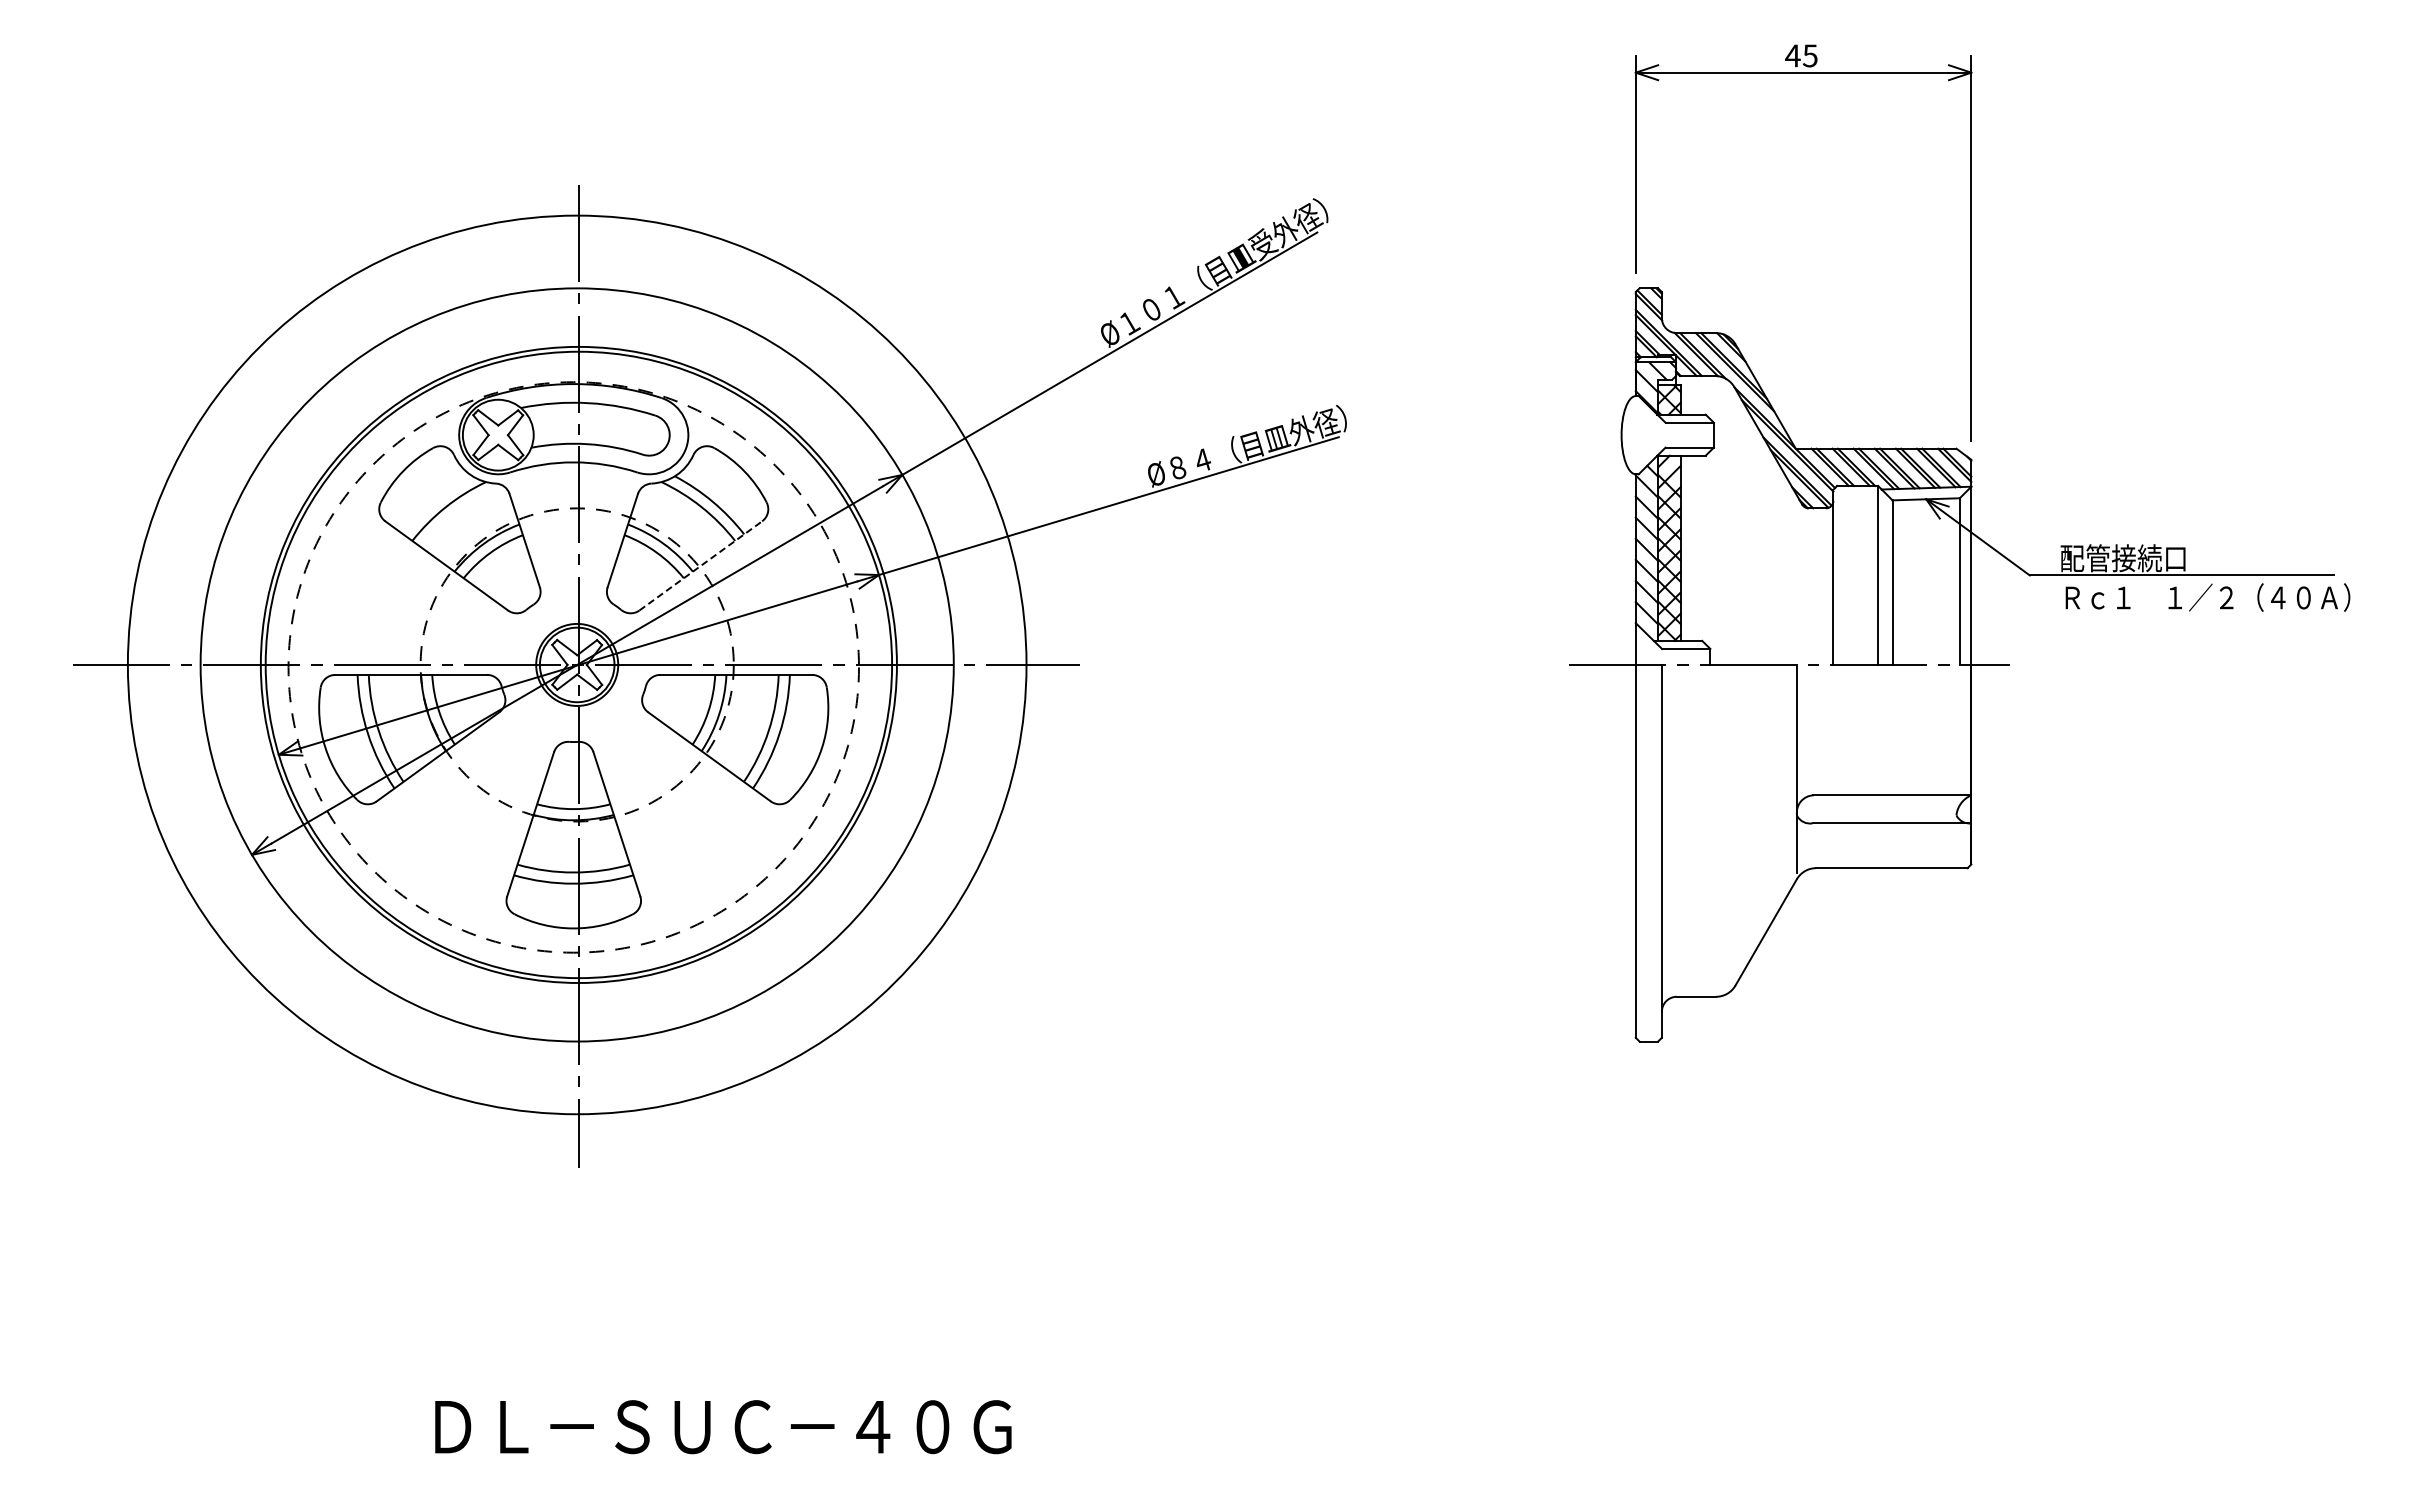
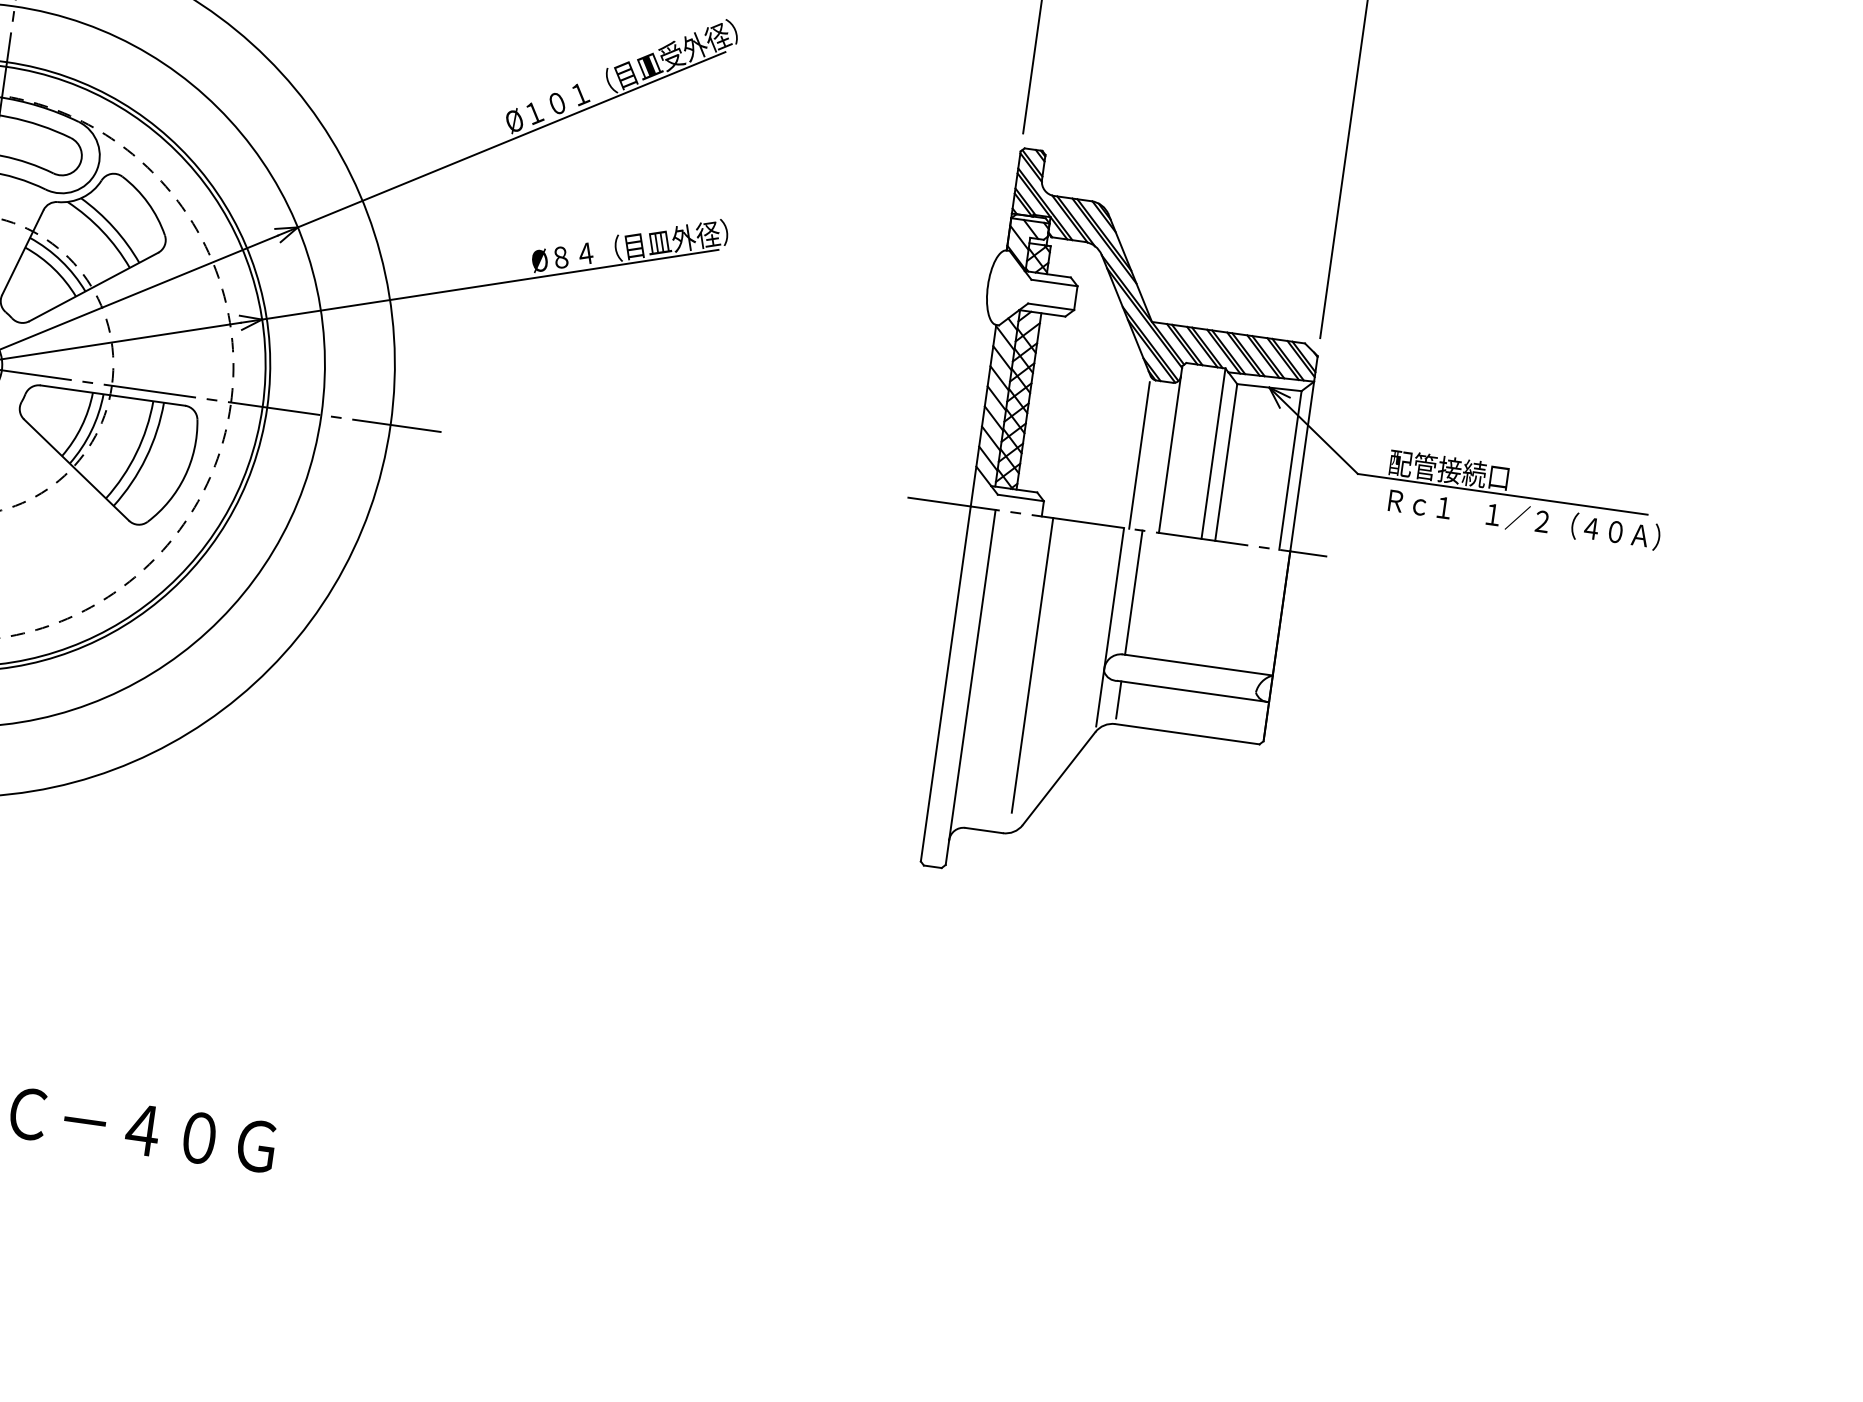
line: (700, 565) -> (93, 286), dashed -> solid
line: (1802, 587) -> (1139, 455), added
line: (1816, 729) -> (1134, 592), added
line: (1722, 819) -> (1032, 665), added
line: (1816, 842) -> (1119, 699), added

